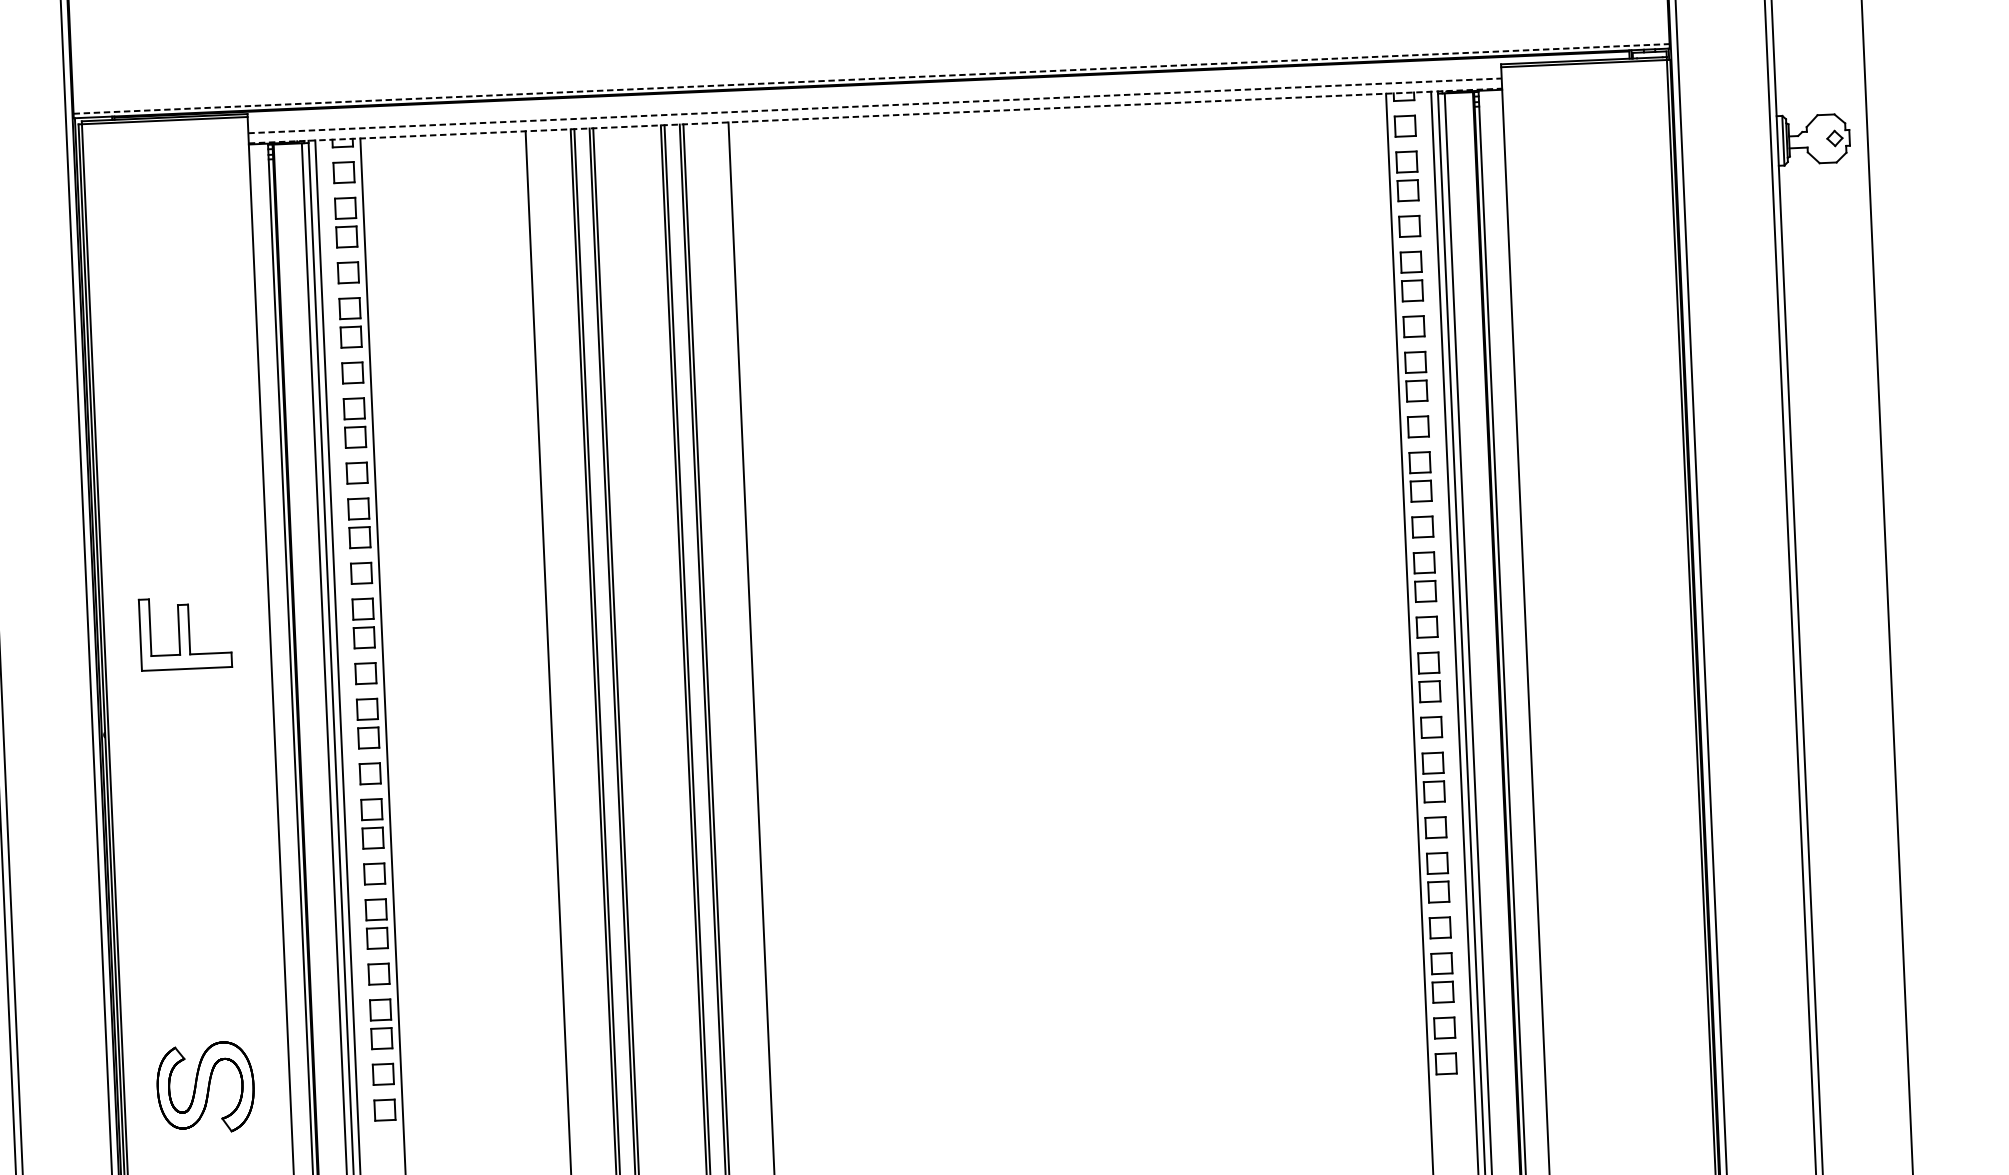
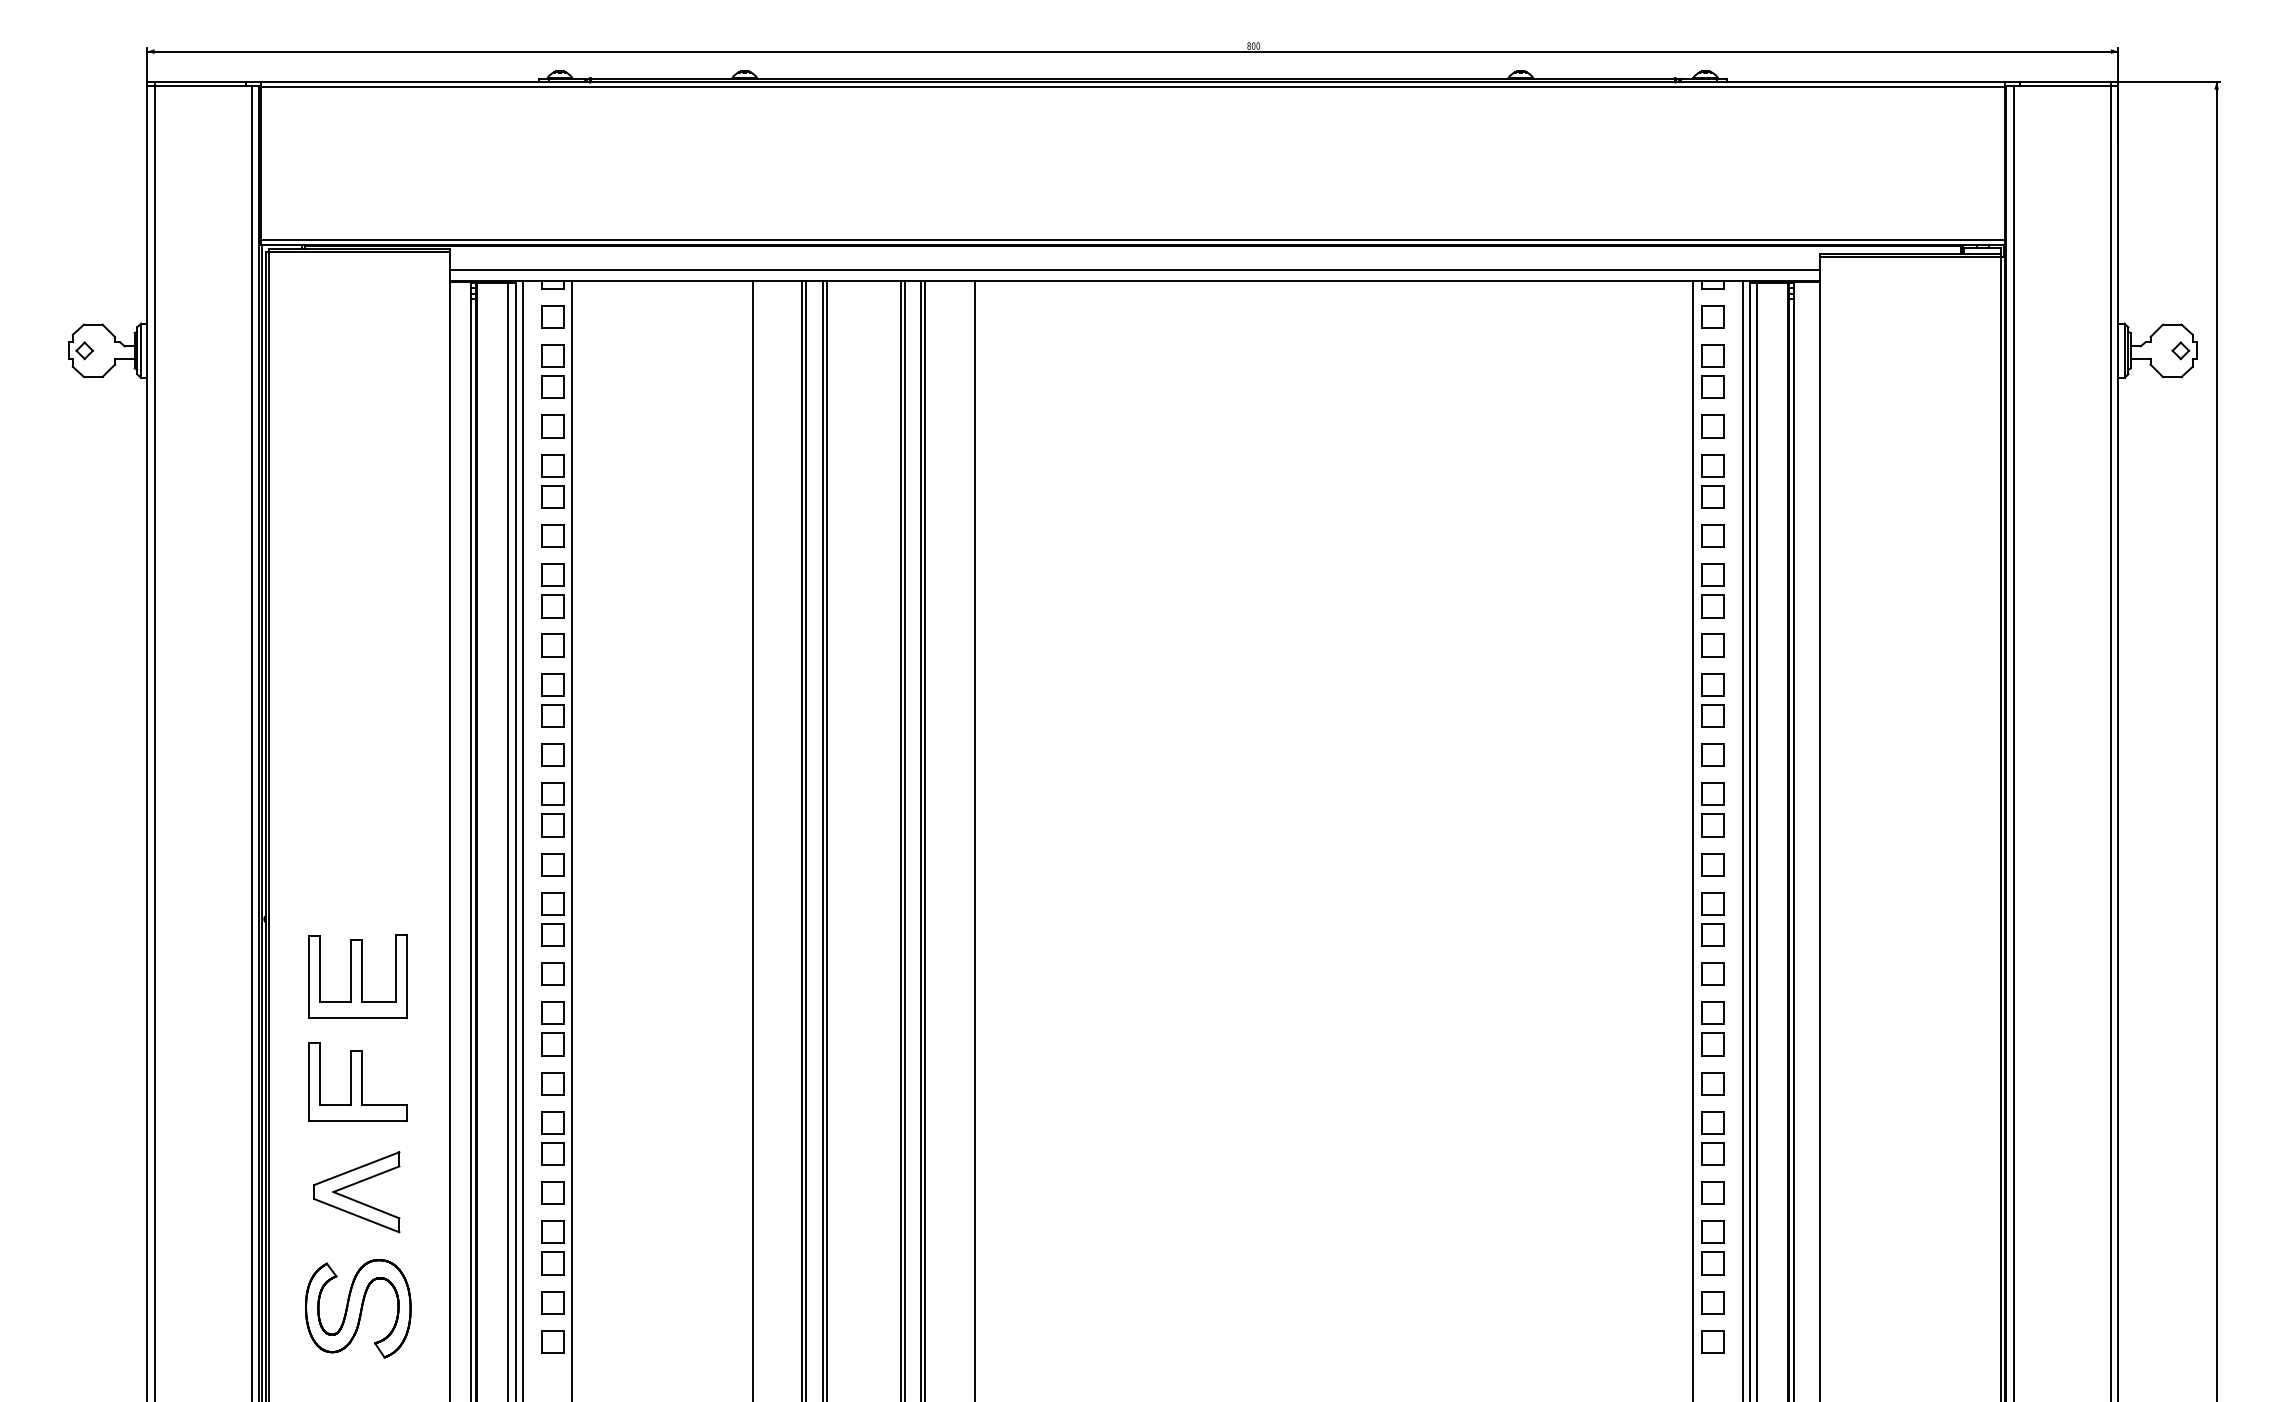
line: (872, 78) -> (1133, 239), dashed -> solid
line: (875, 105) -> (1135, 269), dashed -> solid
line: (875, 115) -> (1135, 280), dashed -> solid
part: (185, 632) -> (357, 1081), moved
part: (191, 783) -> (357, 976), added
part: (198, 987) -> (355, 1199), added

